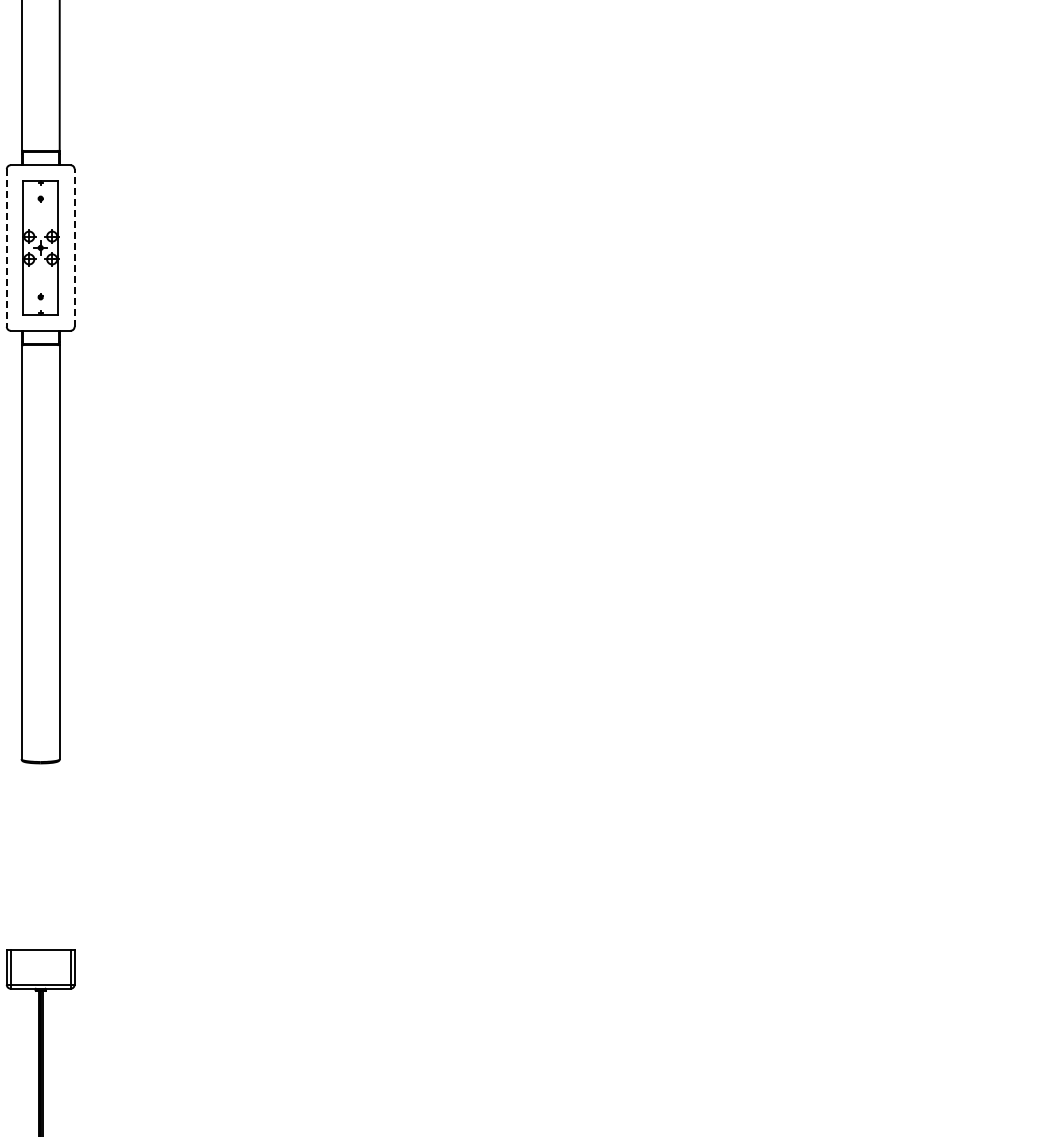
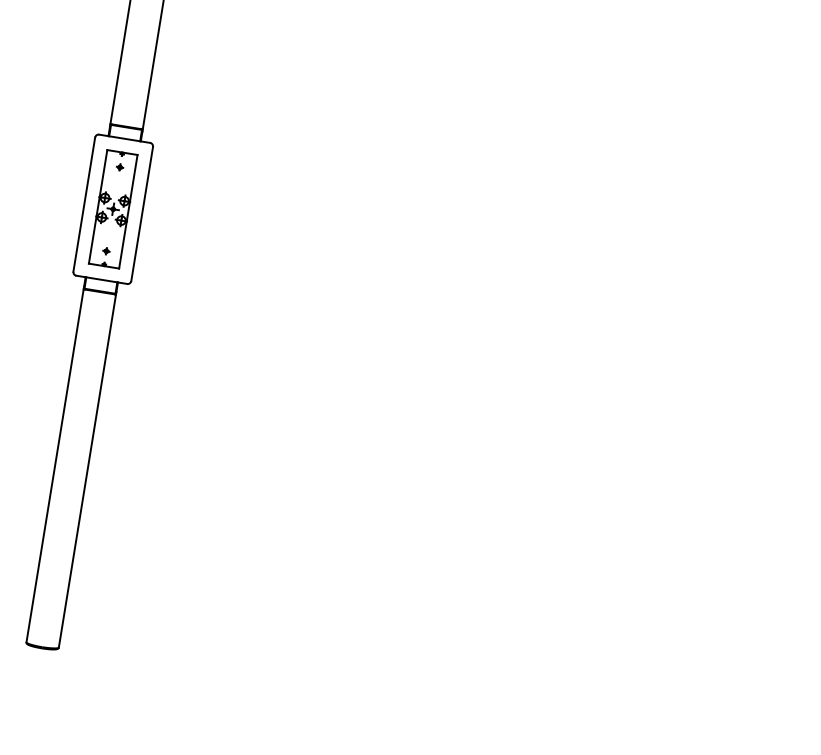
line: (6, 248) -> (84, 205), dashed -> solid
line: (74, 248) -> (141, 214), dashed -> solid

